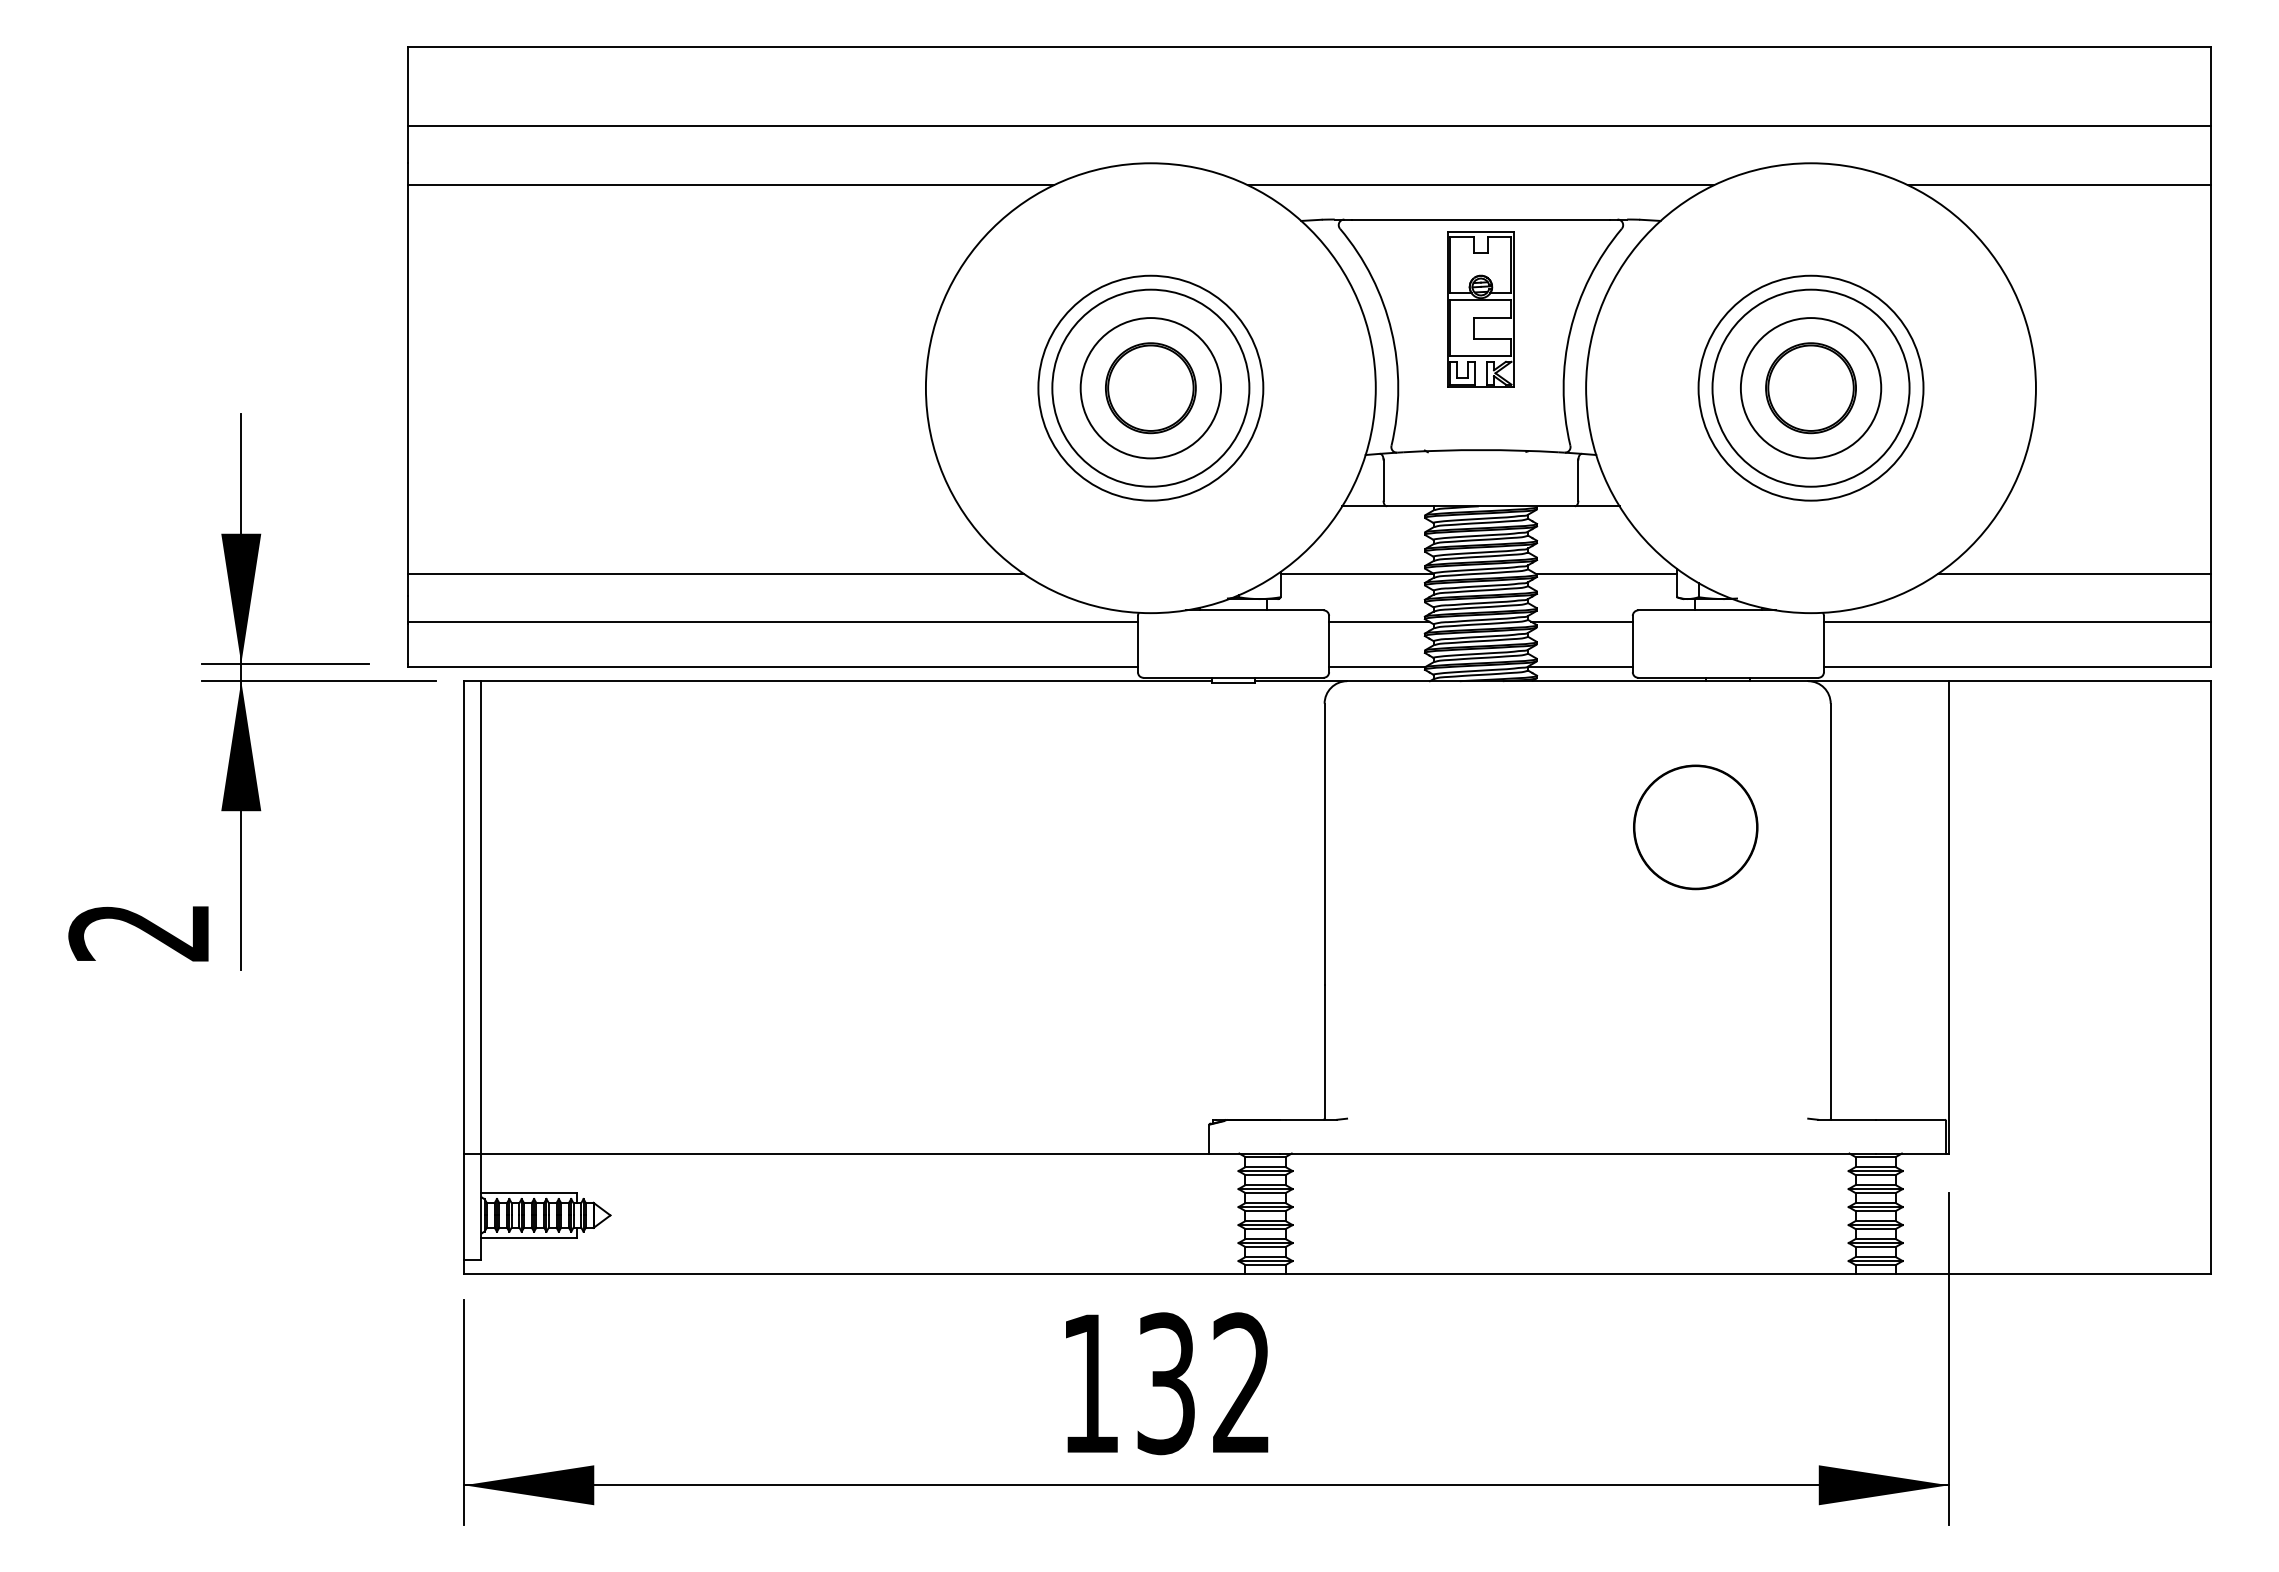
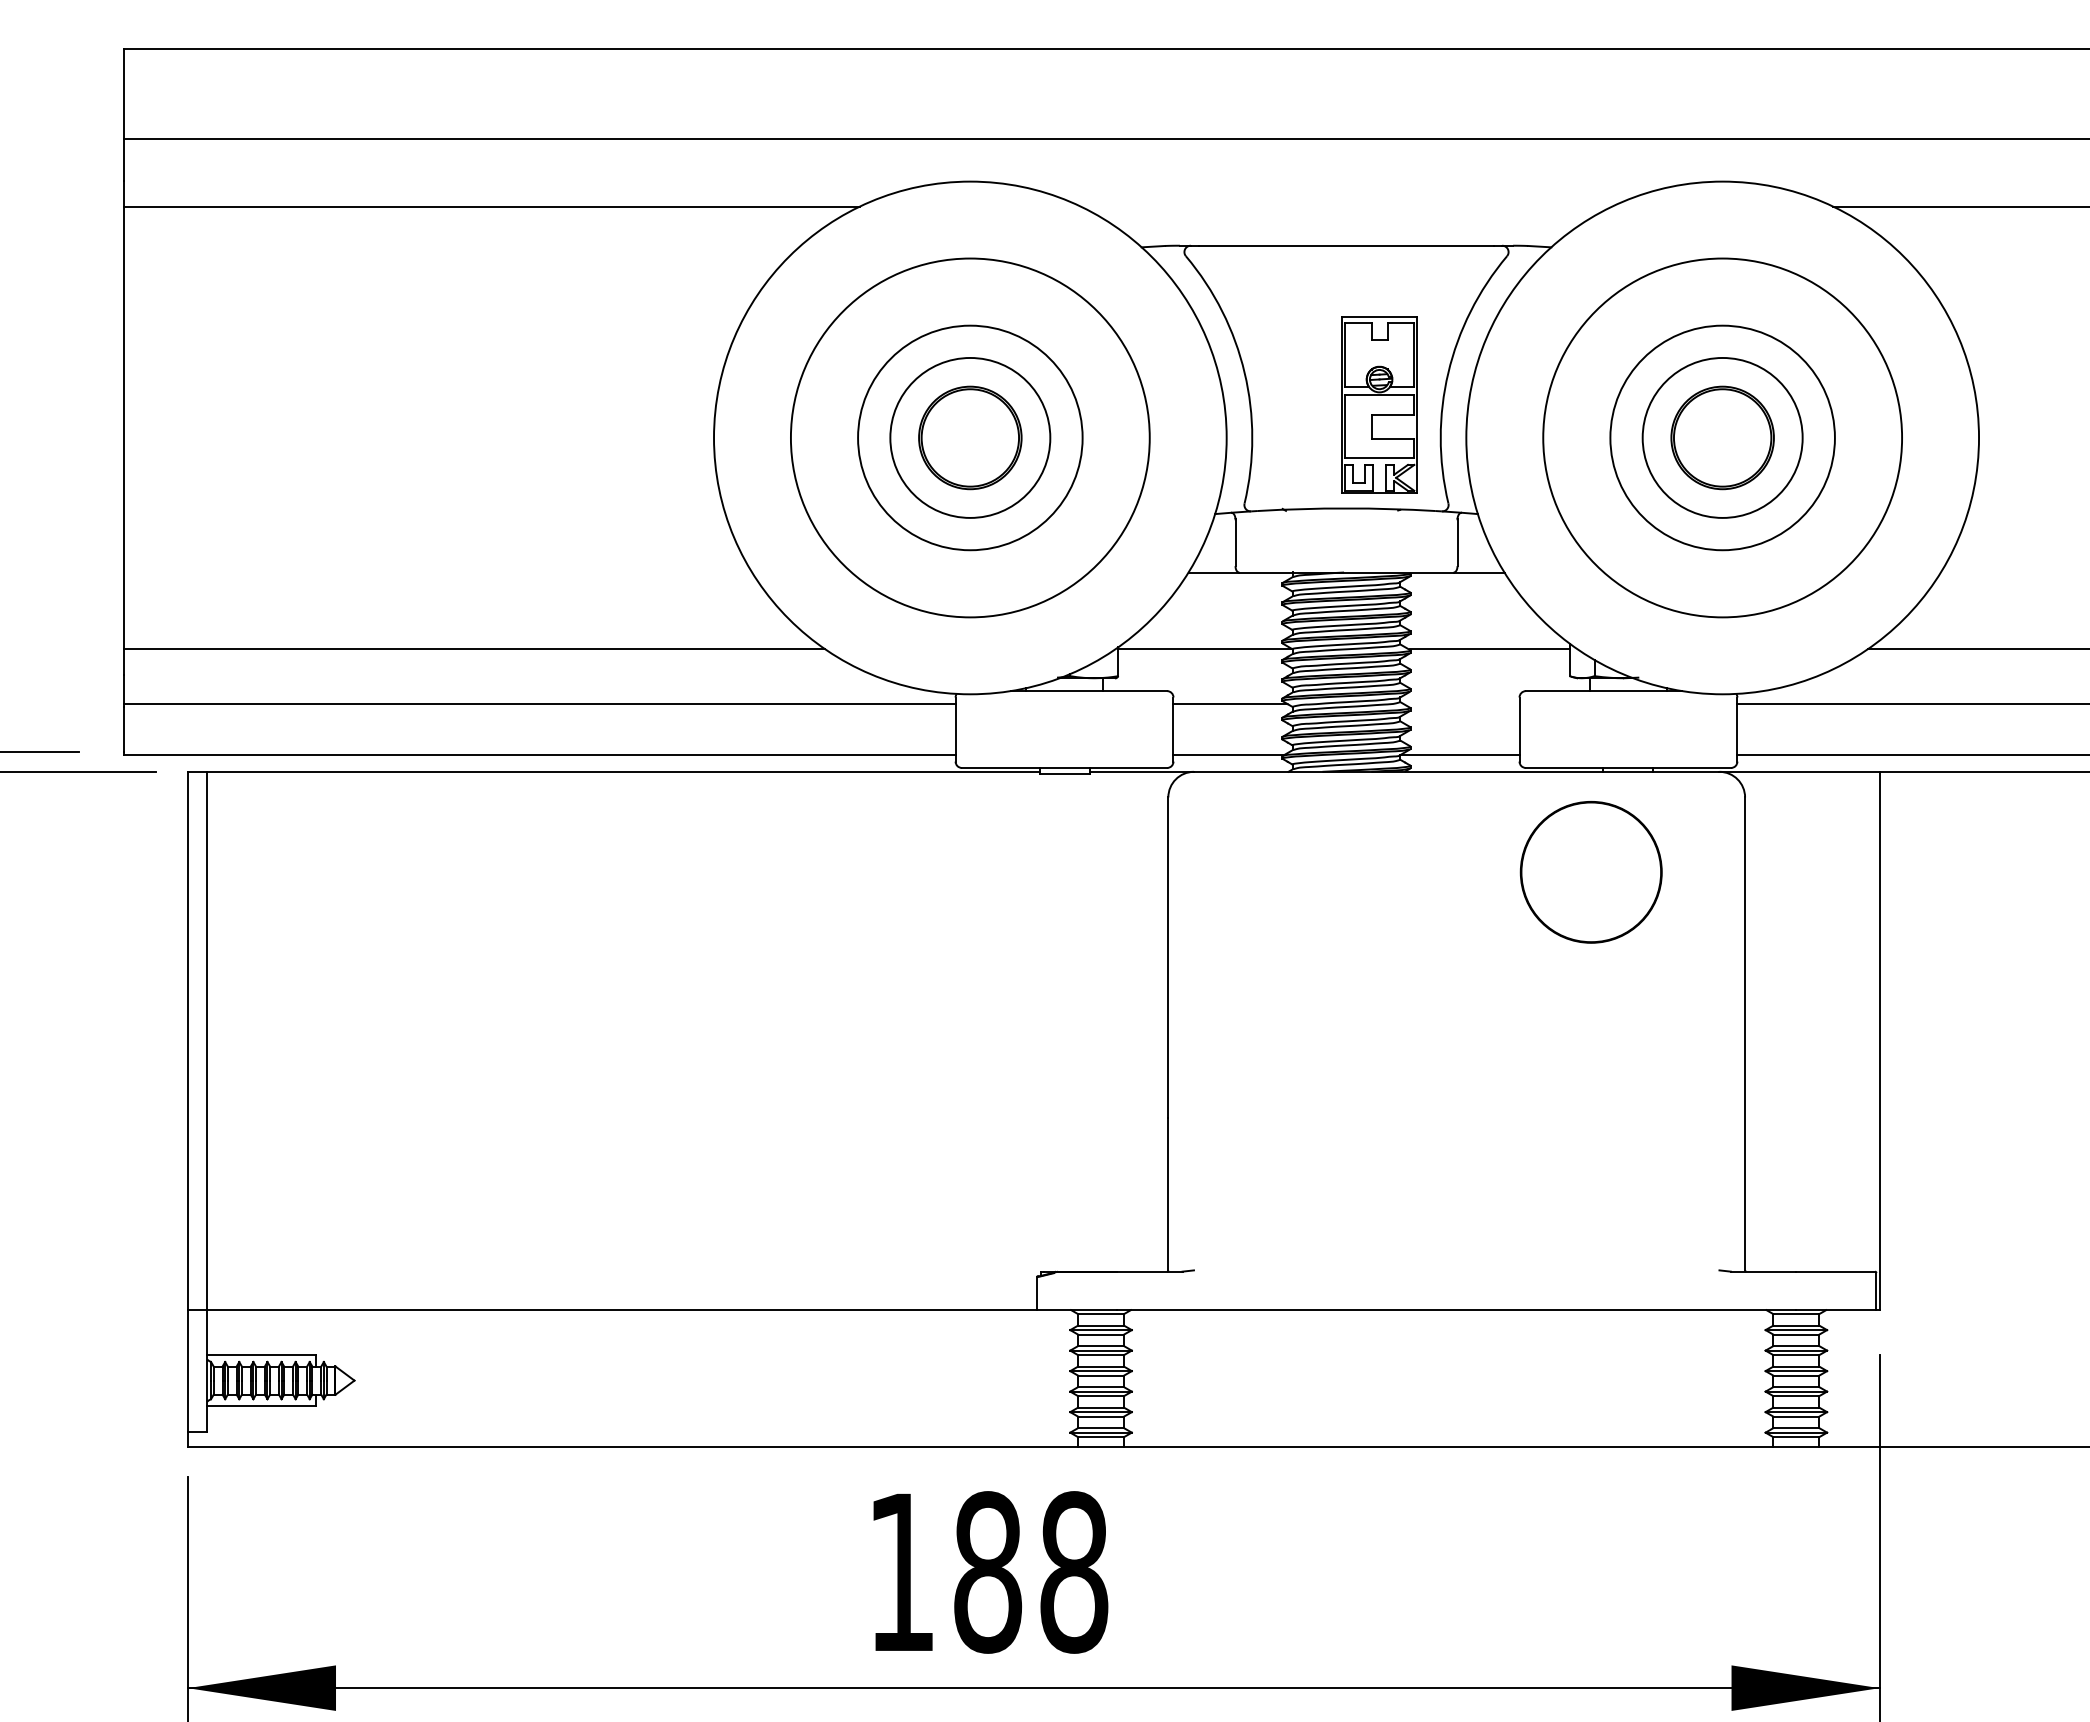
line: (1480, 185) -> (1345, 206), removed
part: (1480, 309) -> (1379, 405), moved
circle: (1150, 387) -> (969, 437), size x1.4
circle: (1810, 387) -> (1722, 437), size x1.4
line: (1581, 621) -> (1461, 703), removed
part: (1695, 827) -> (1591, 872), moved
text: (1203, 1383) -> (1030, 1572), 132 -> 188

